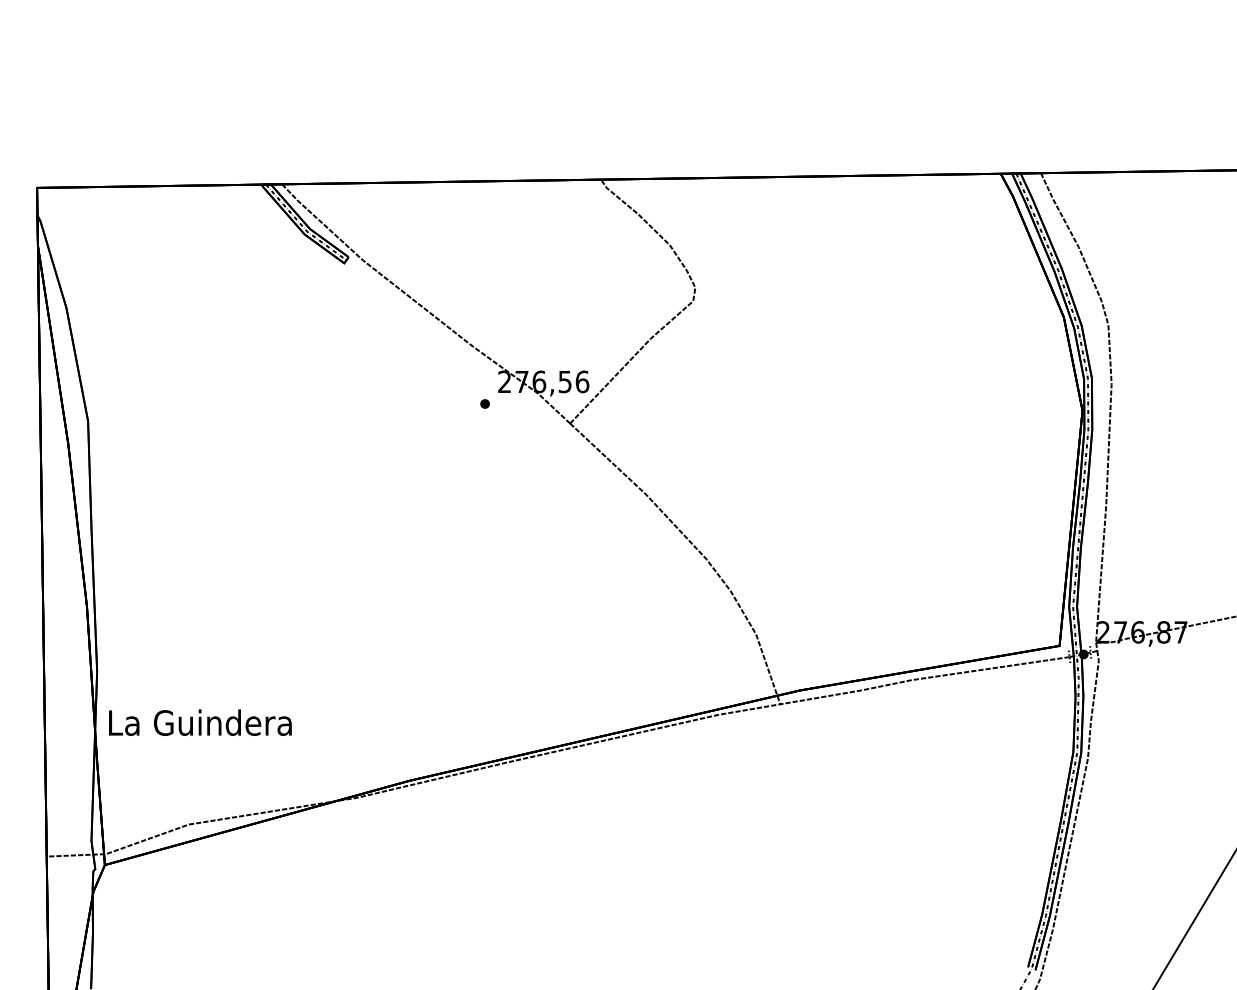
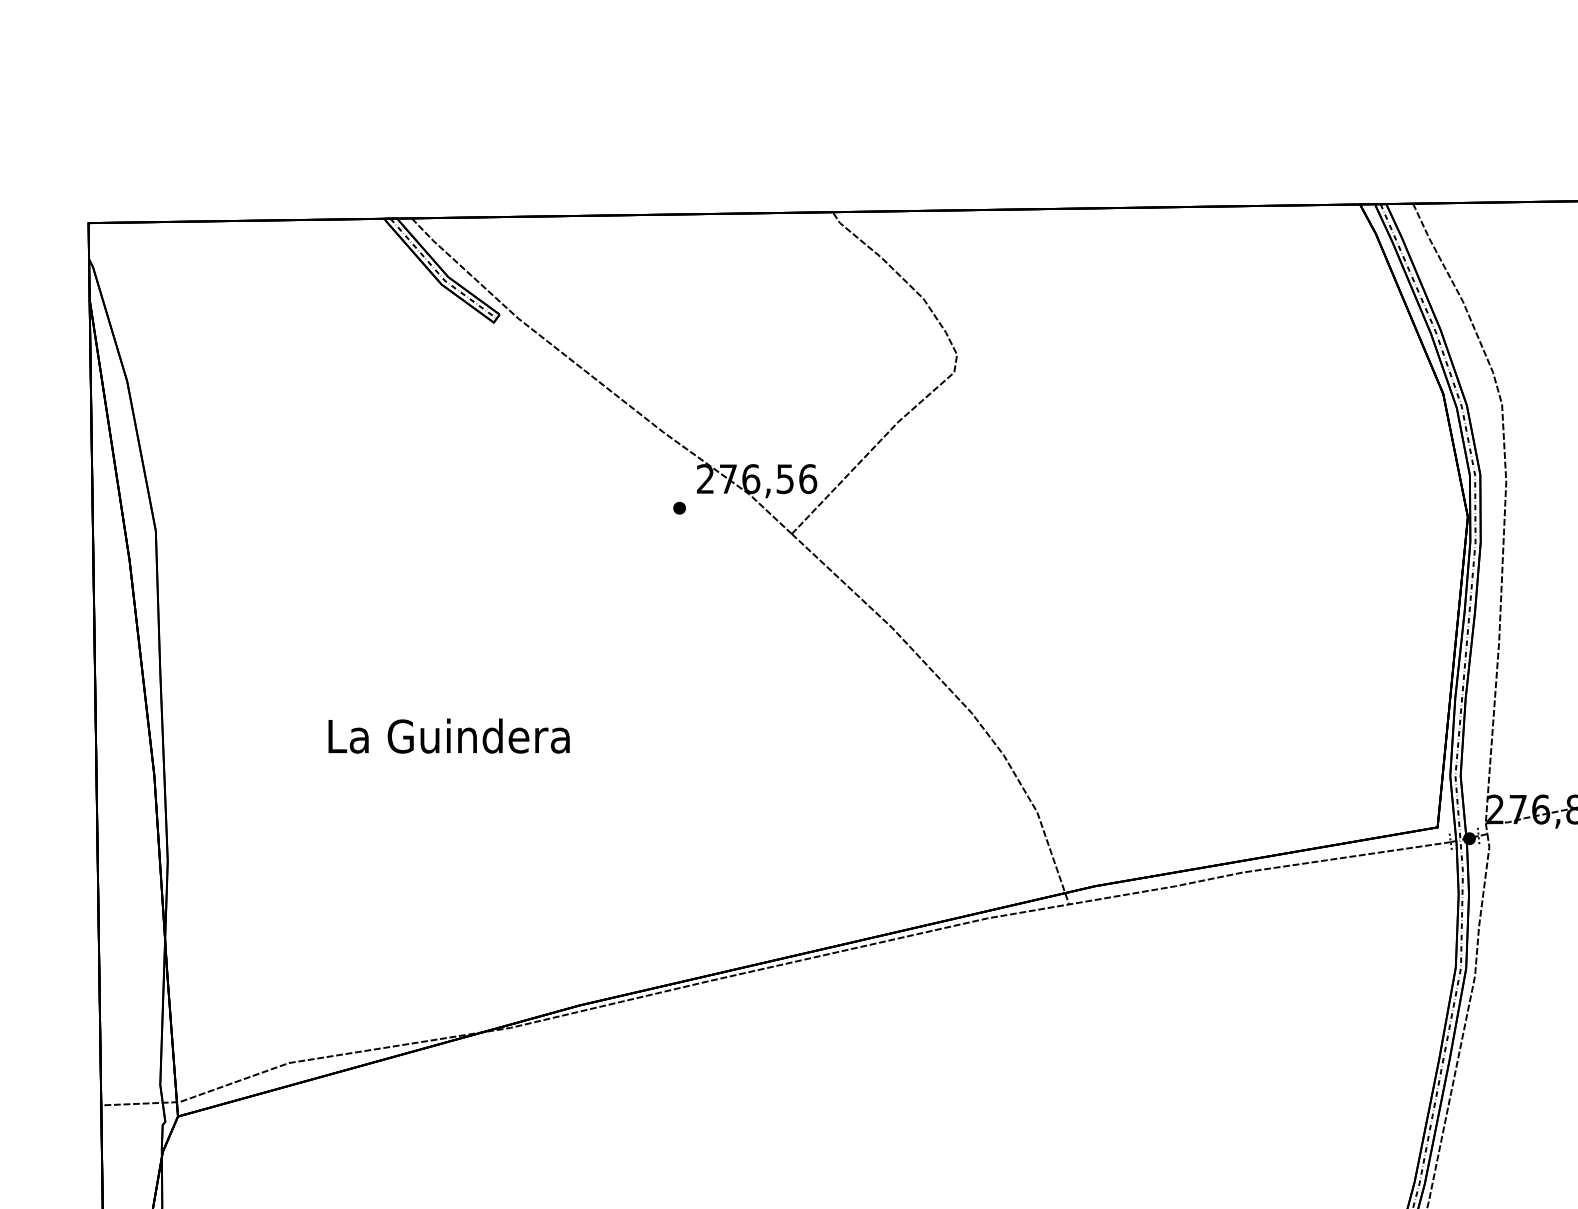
text: (200, 722) -> (449, 735), moved

